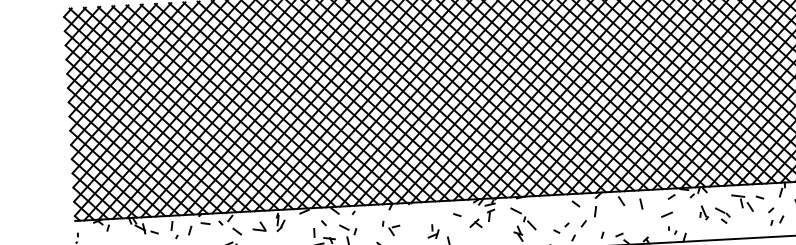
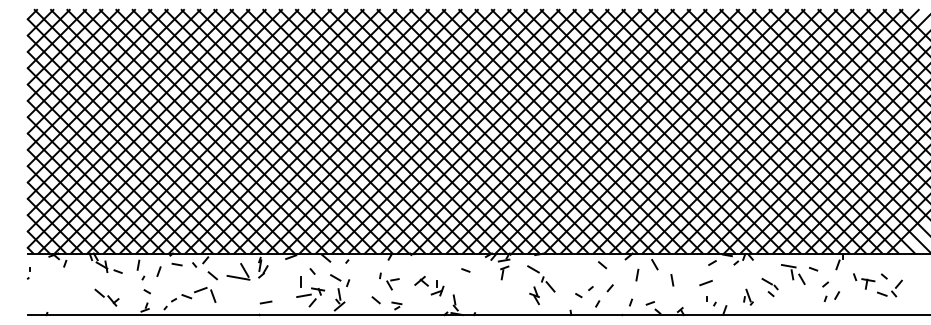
line: (641, 204) -> (672, 280), moved
line: (595, 211) -> (637, 274), moved
part: (703, 212) -> (748, 296), moved
part: (475, 222) -> (421, 280), moved
part: (259, 226) -> (238, 271), size x1.6

